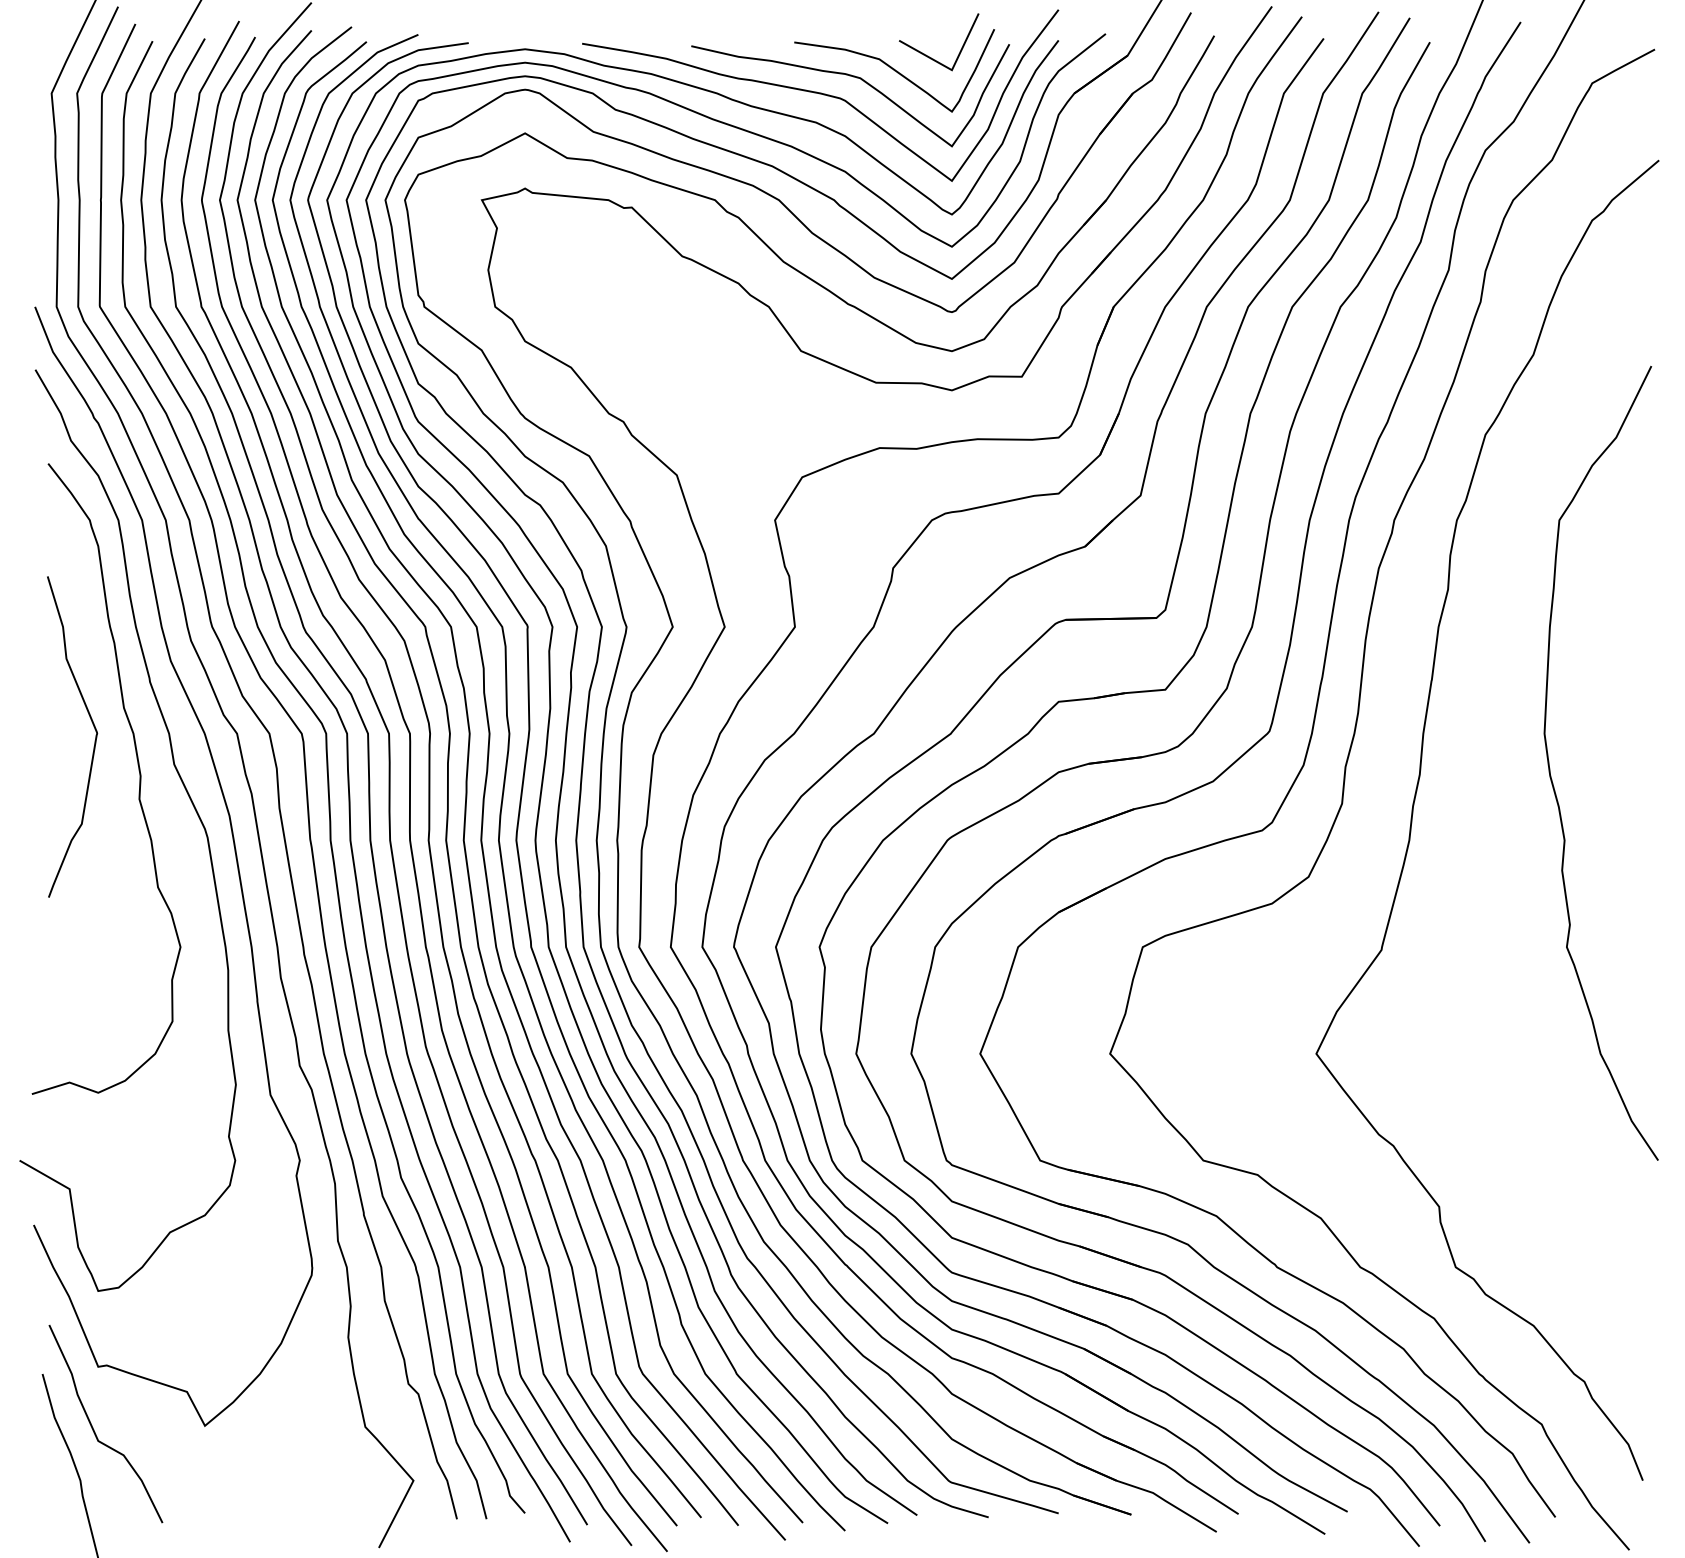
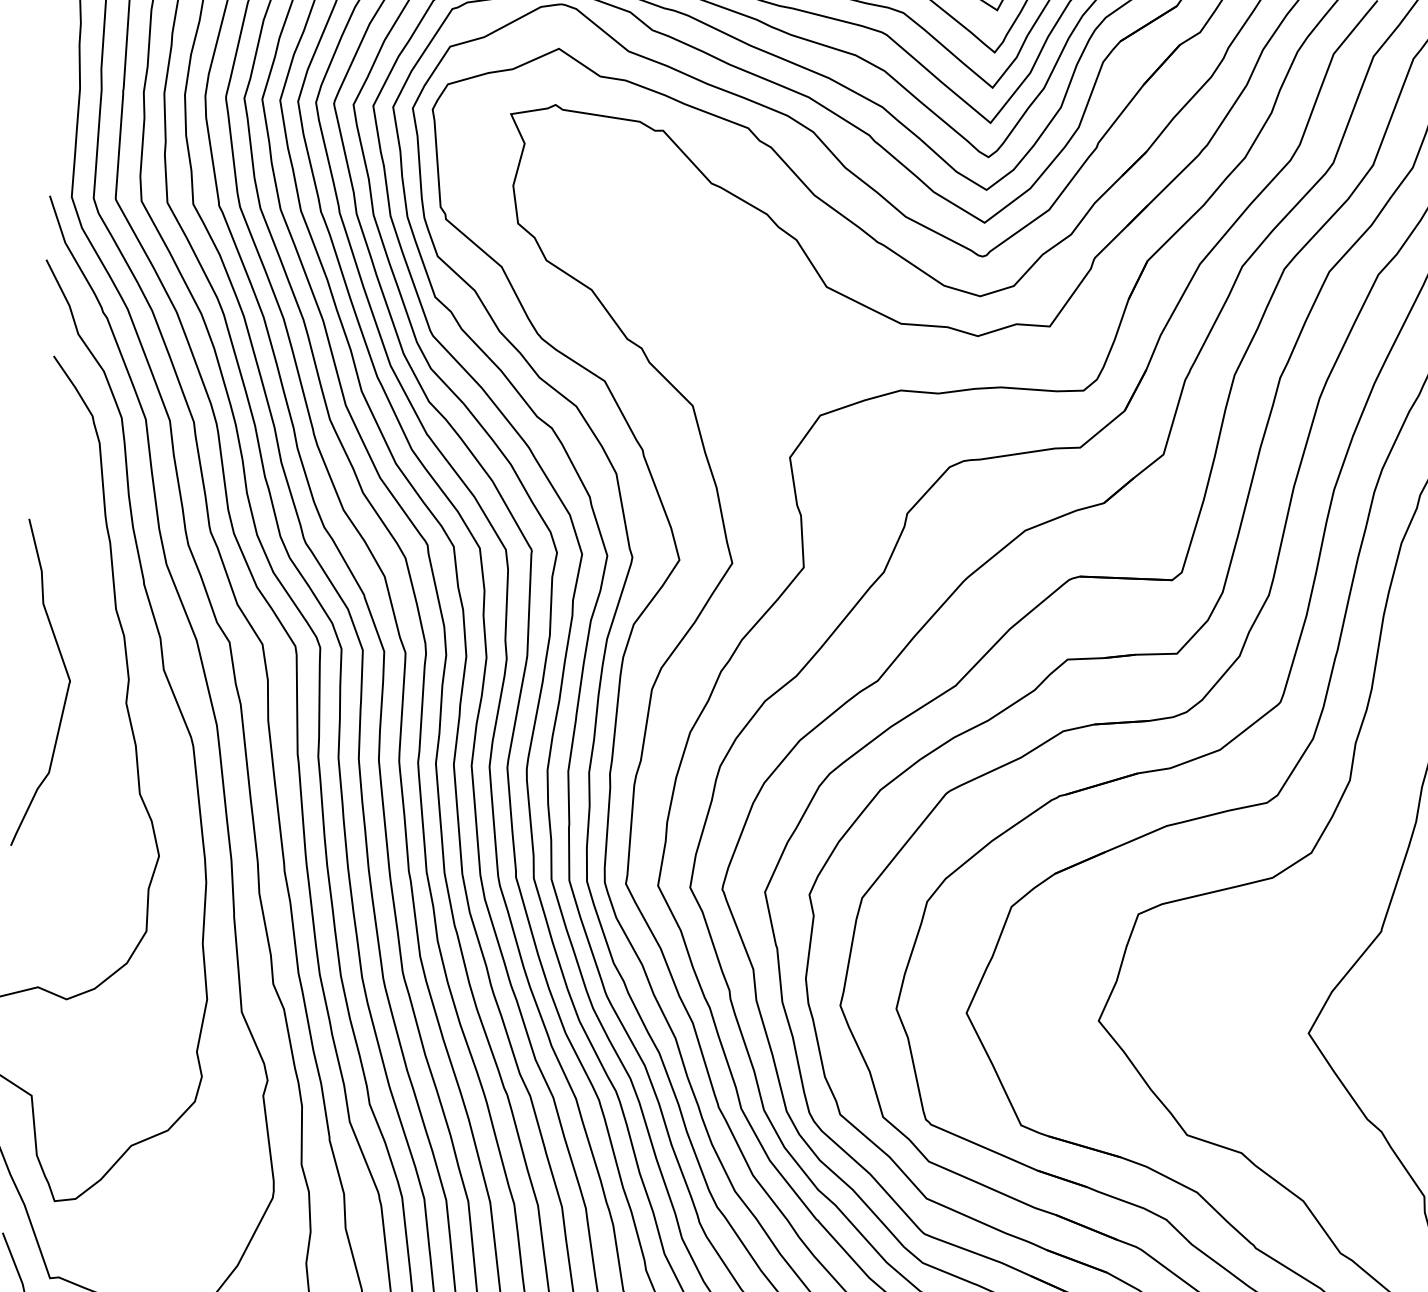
curve: (94, 740) -> (66, 688), moved

